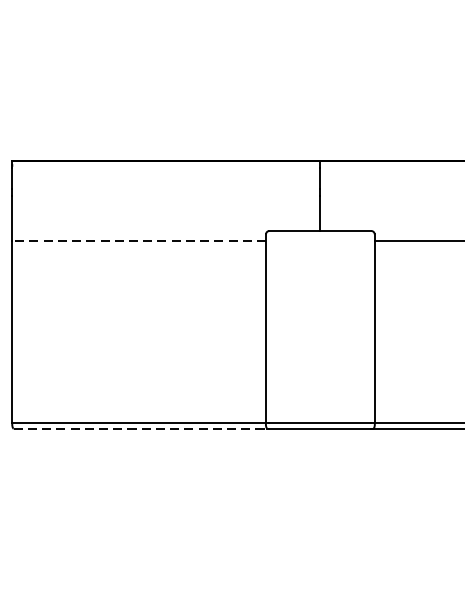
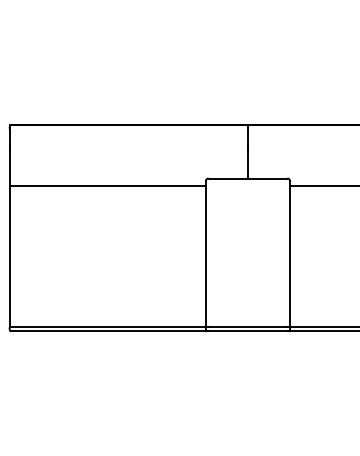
line: (138, 241) -> (107, 186), dashed -> solid
line: (141, 428) -> (109, 331), dashed -> solid

